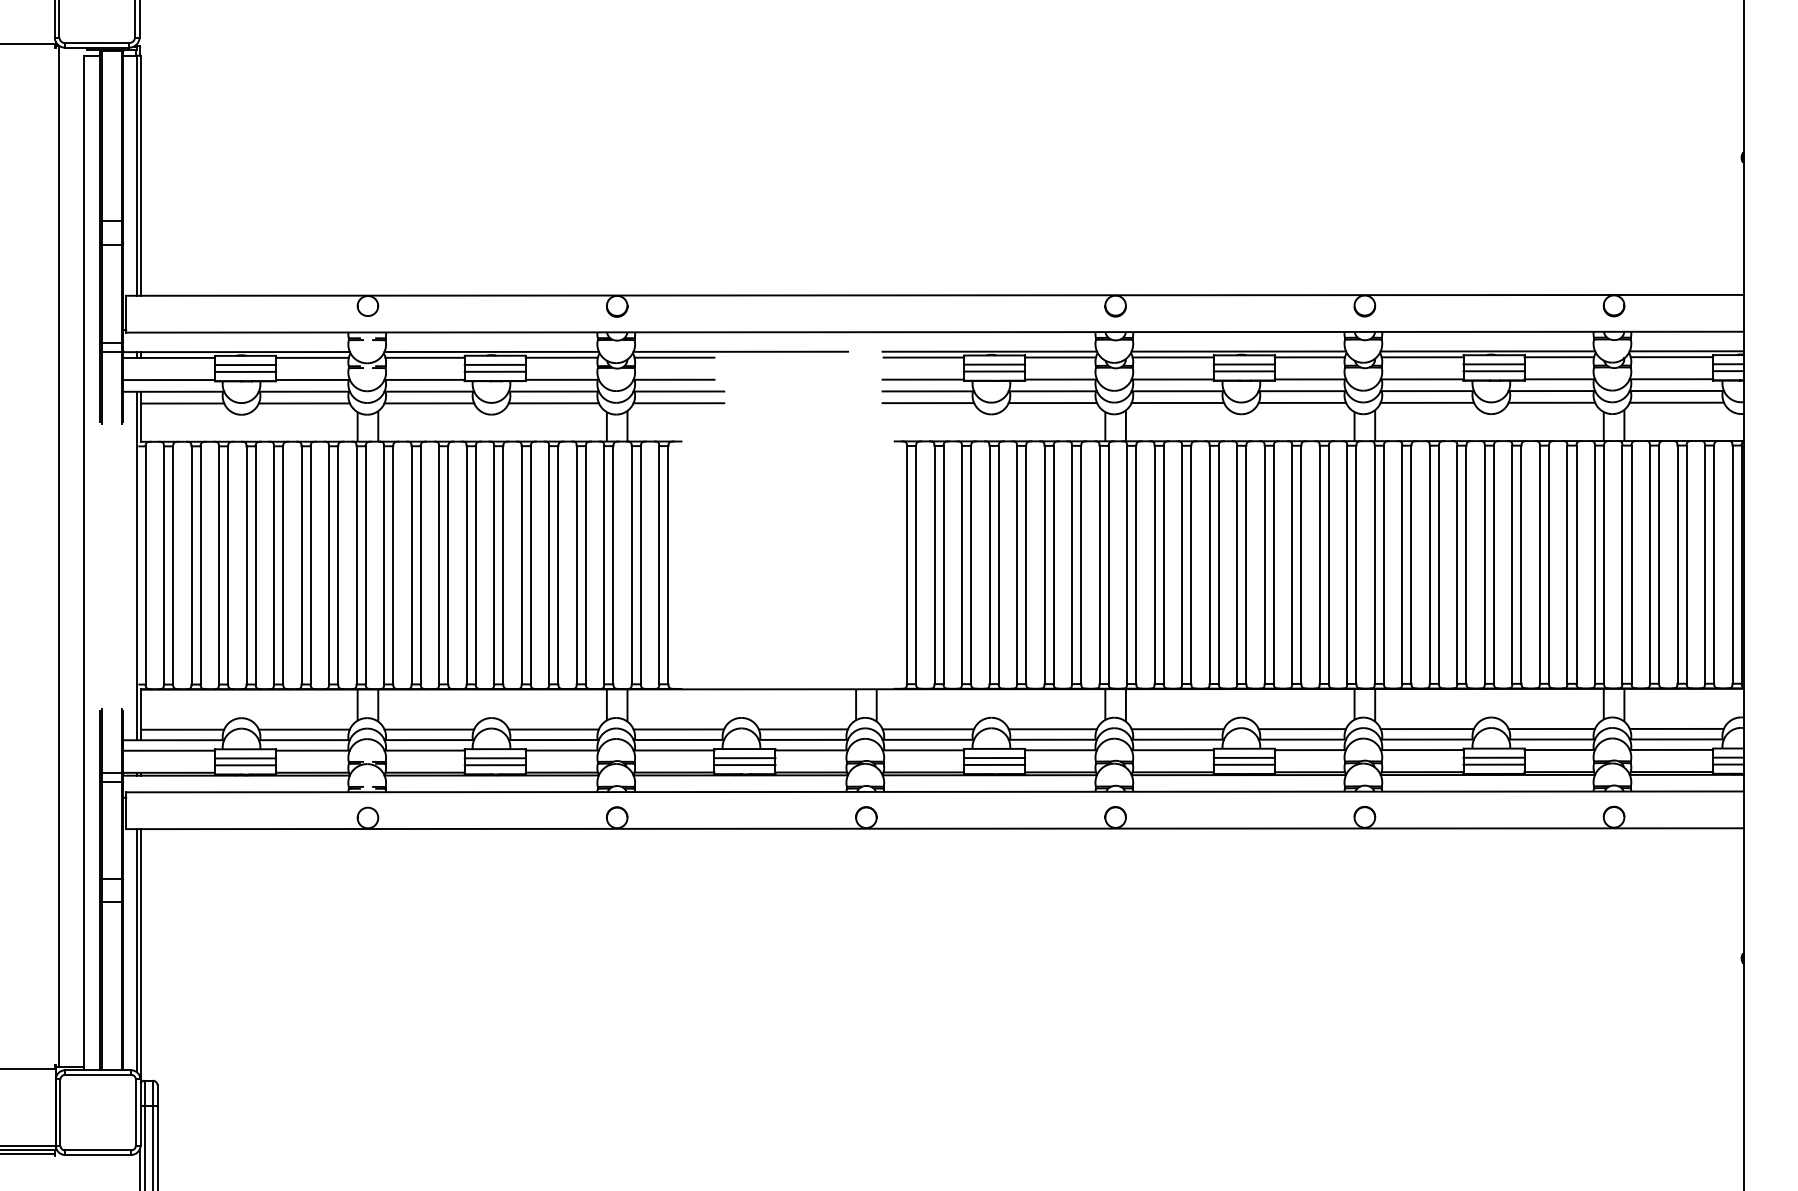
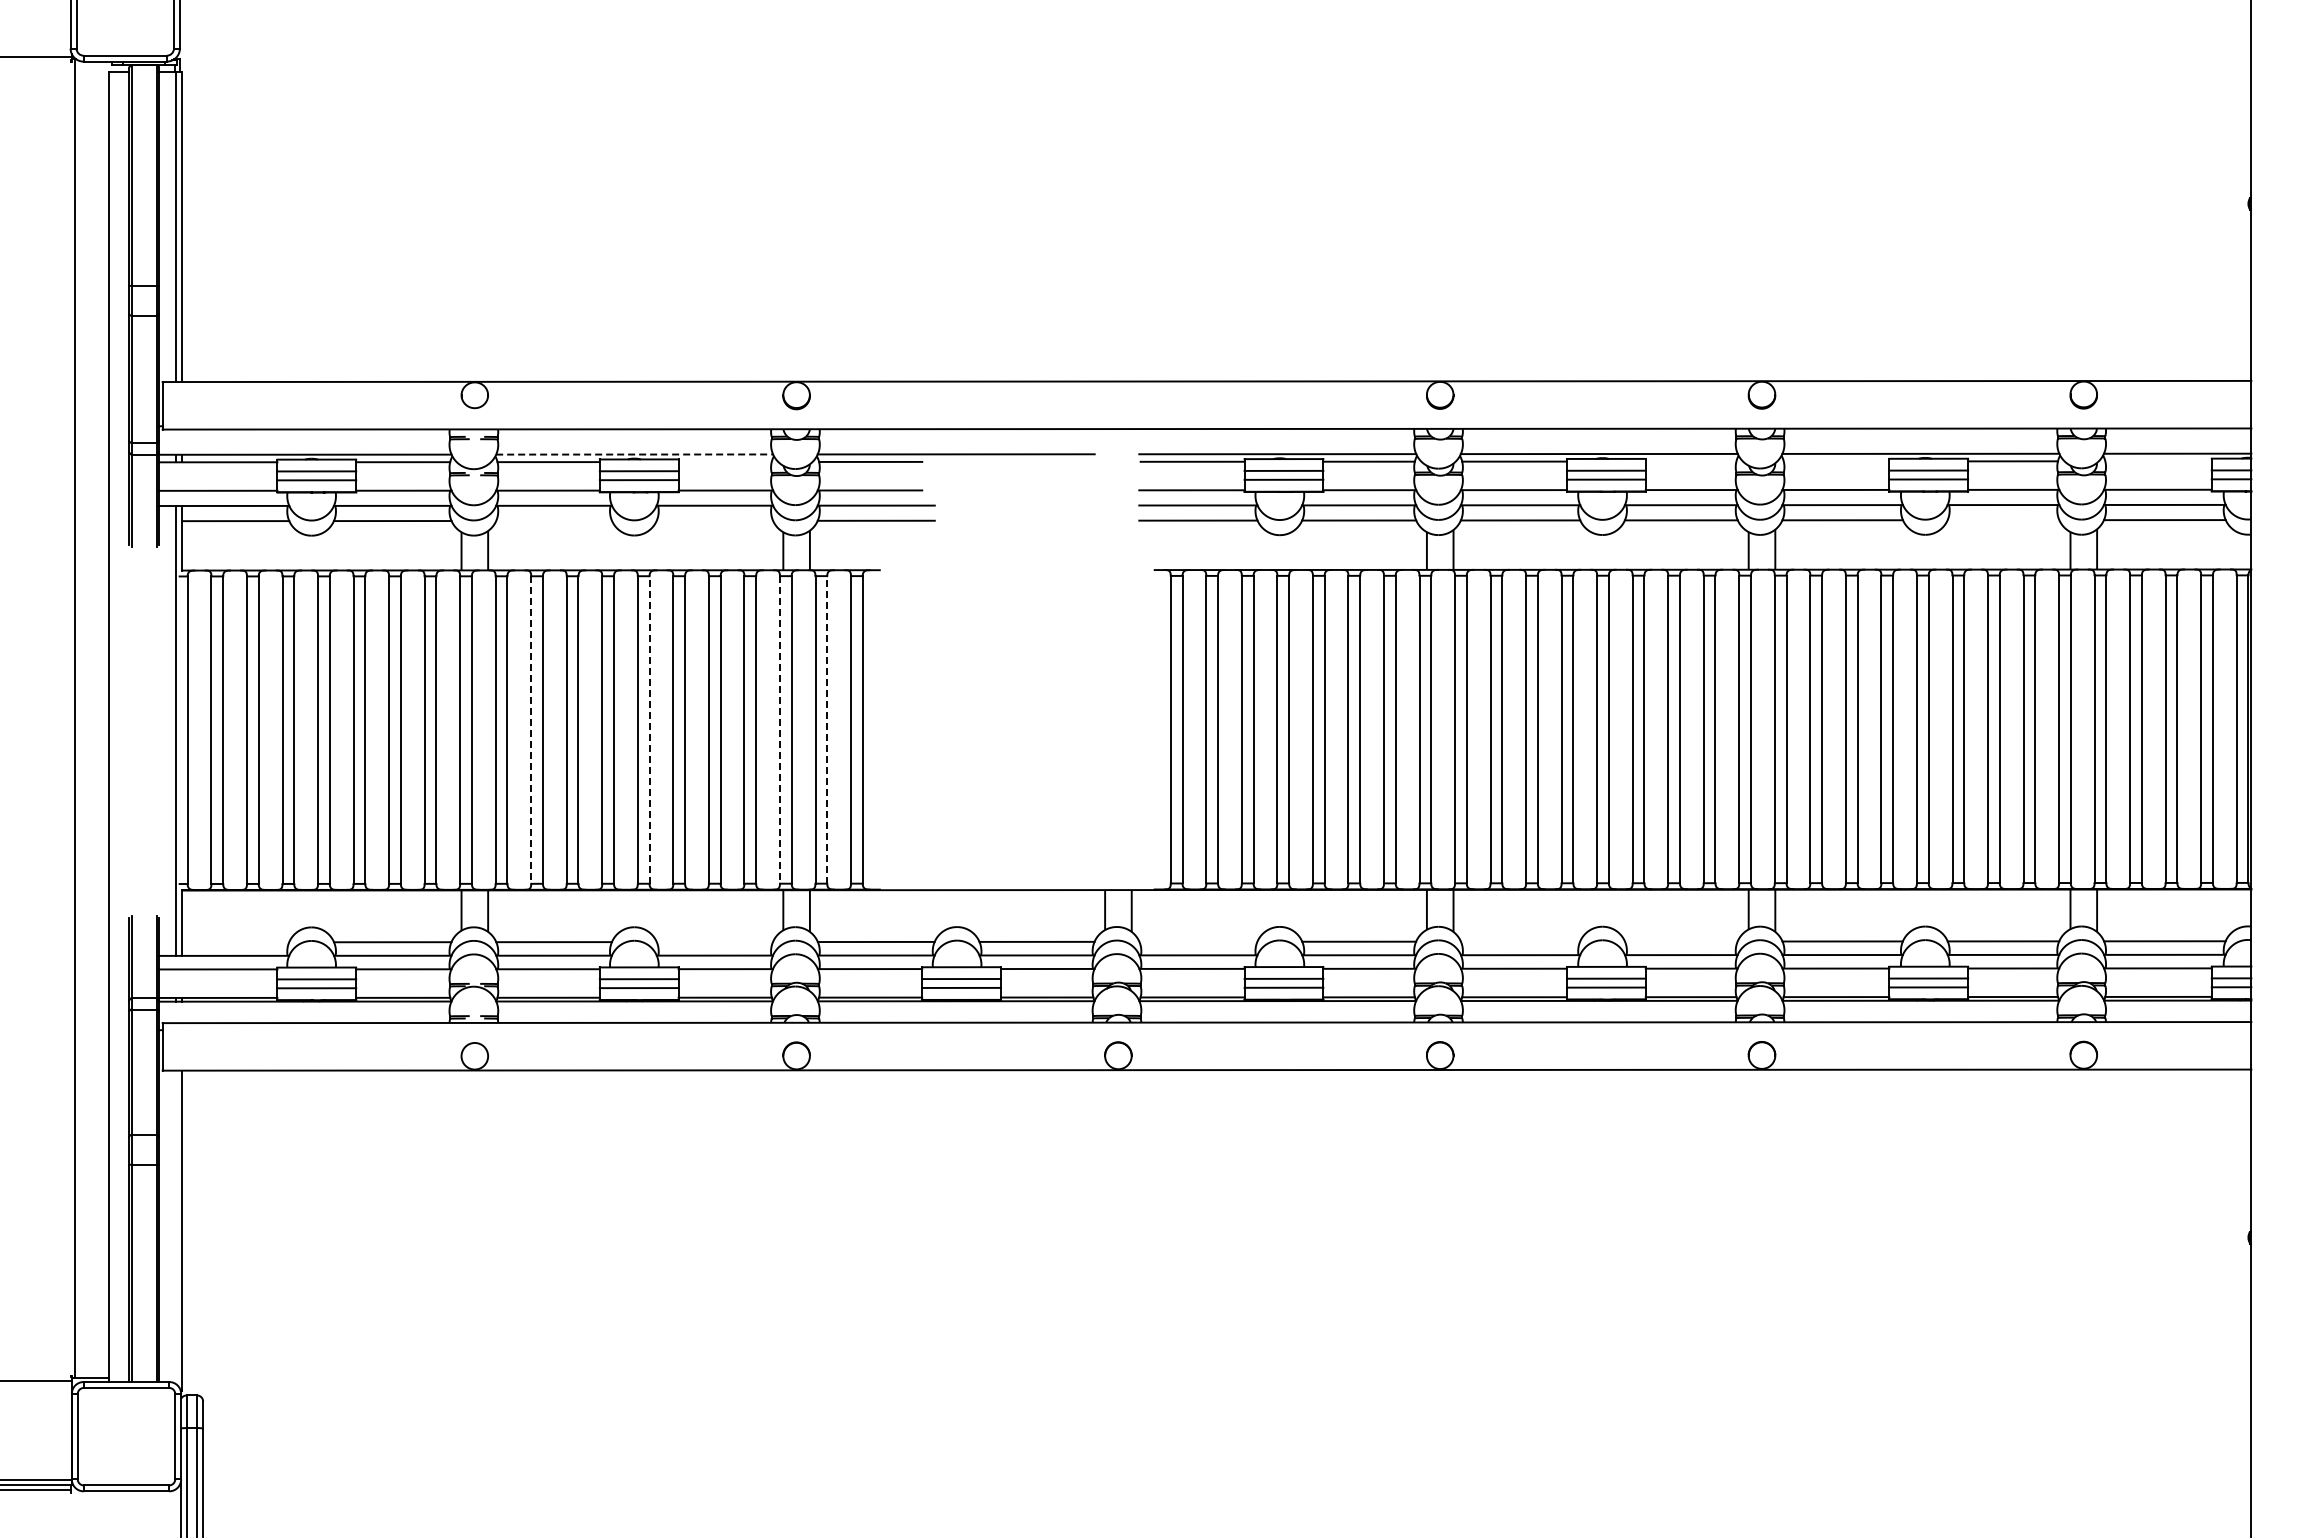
line: (491, 351) -> (634, 454), solid -> dashed
line: (1309, 357) -> (1690, 461), removed
line: (1422, 357) -> (1836, 461), removed
line: (1671, 357) -> (2158, 461), removed
line: (561, 358) -> (724, 462), removed
line: (429, 403) -> (554, 520), removed
line: (553, 403) -> (714, 520), removed
line: (1551, 403) -> (2003, 520), removed
line: (503, 564) -> (649, 729), solid -> dashed
line: (603, 564) -> (779, 729), solid -> dashed
line: (641, 564) -> (827, 729), solid -> dashed
line: (411, 565) -> (531, 730), solid -> dashed
line: (182, 729) -> (235, 942), removed
line: (553, 729) -> (714, 942), removed
line: (928, 729) -> (1198, 941), removed
line: (1177, 729) -> (1520, 941), removed
line: (1301, 729) -> (1680, 941), removed
line: (136, 950) -> (176, 1227), removed

